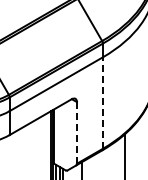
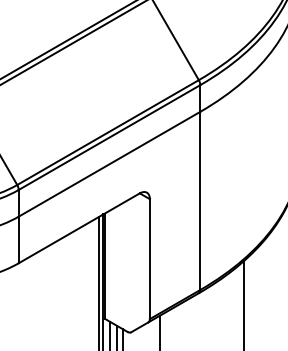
line: (102, 103) -> (199, 201), dashed -> solid
line: (77, 132) -> (150, 258), dashed -> solid

